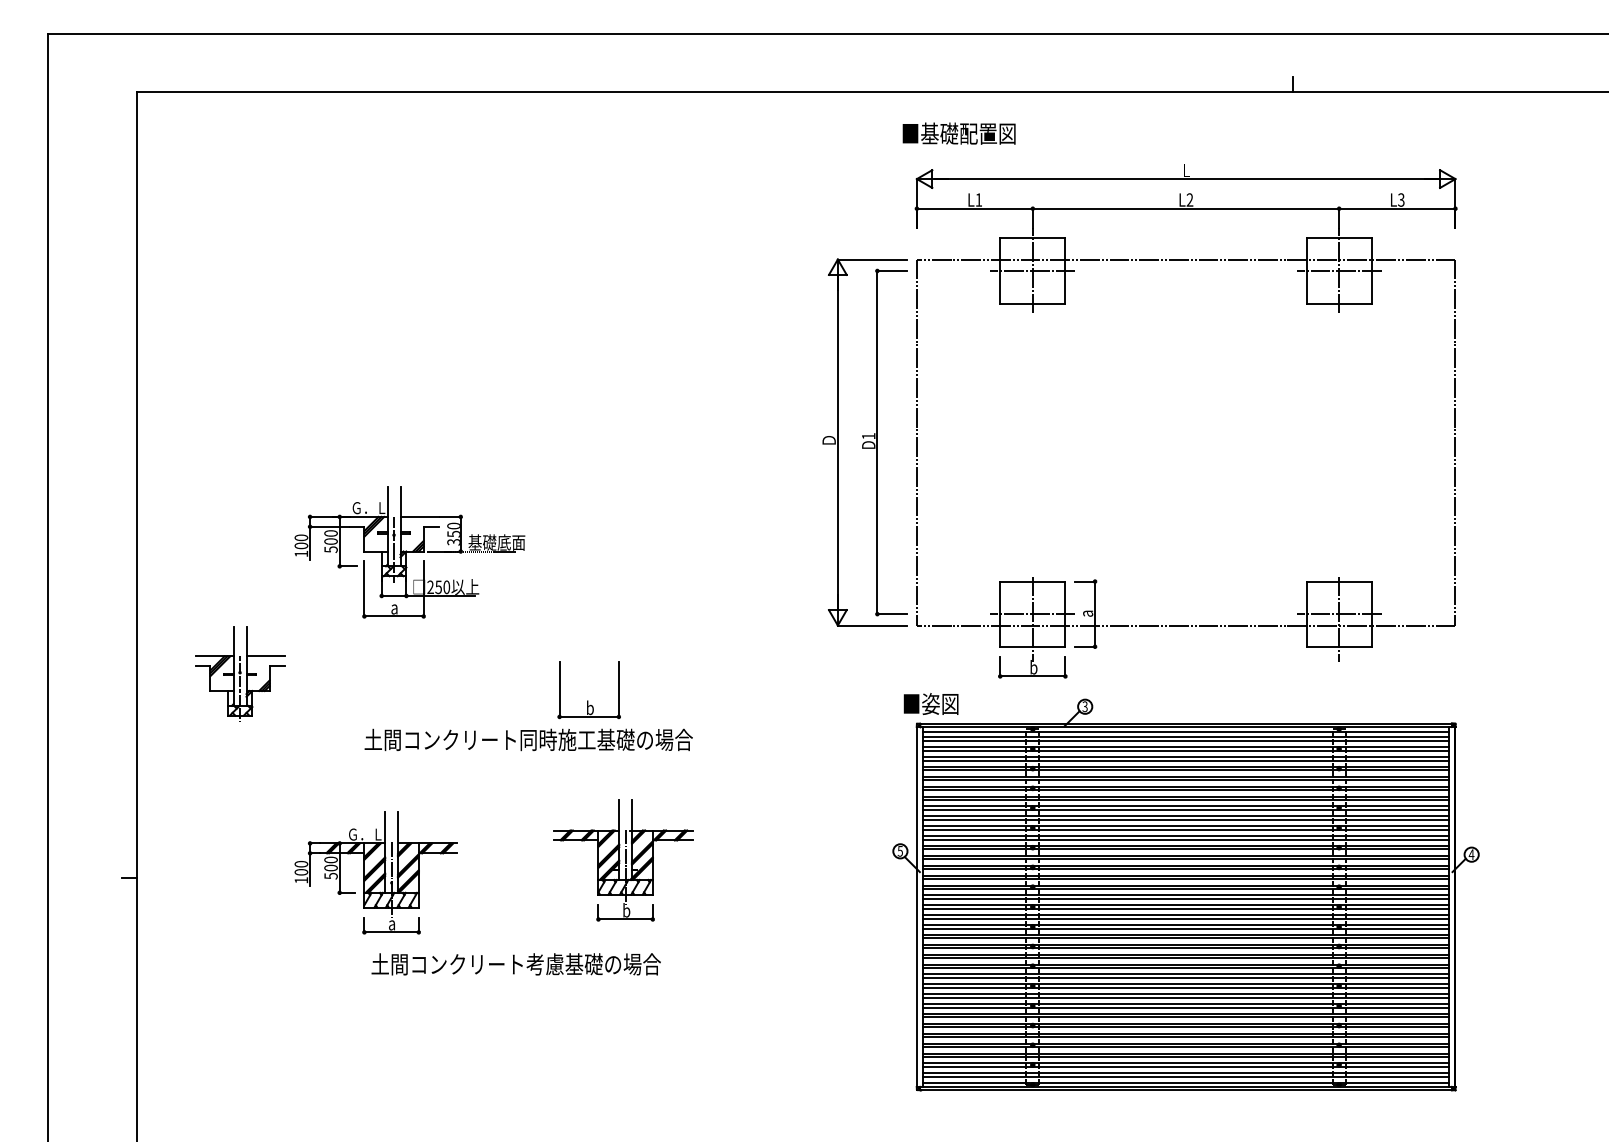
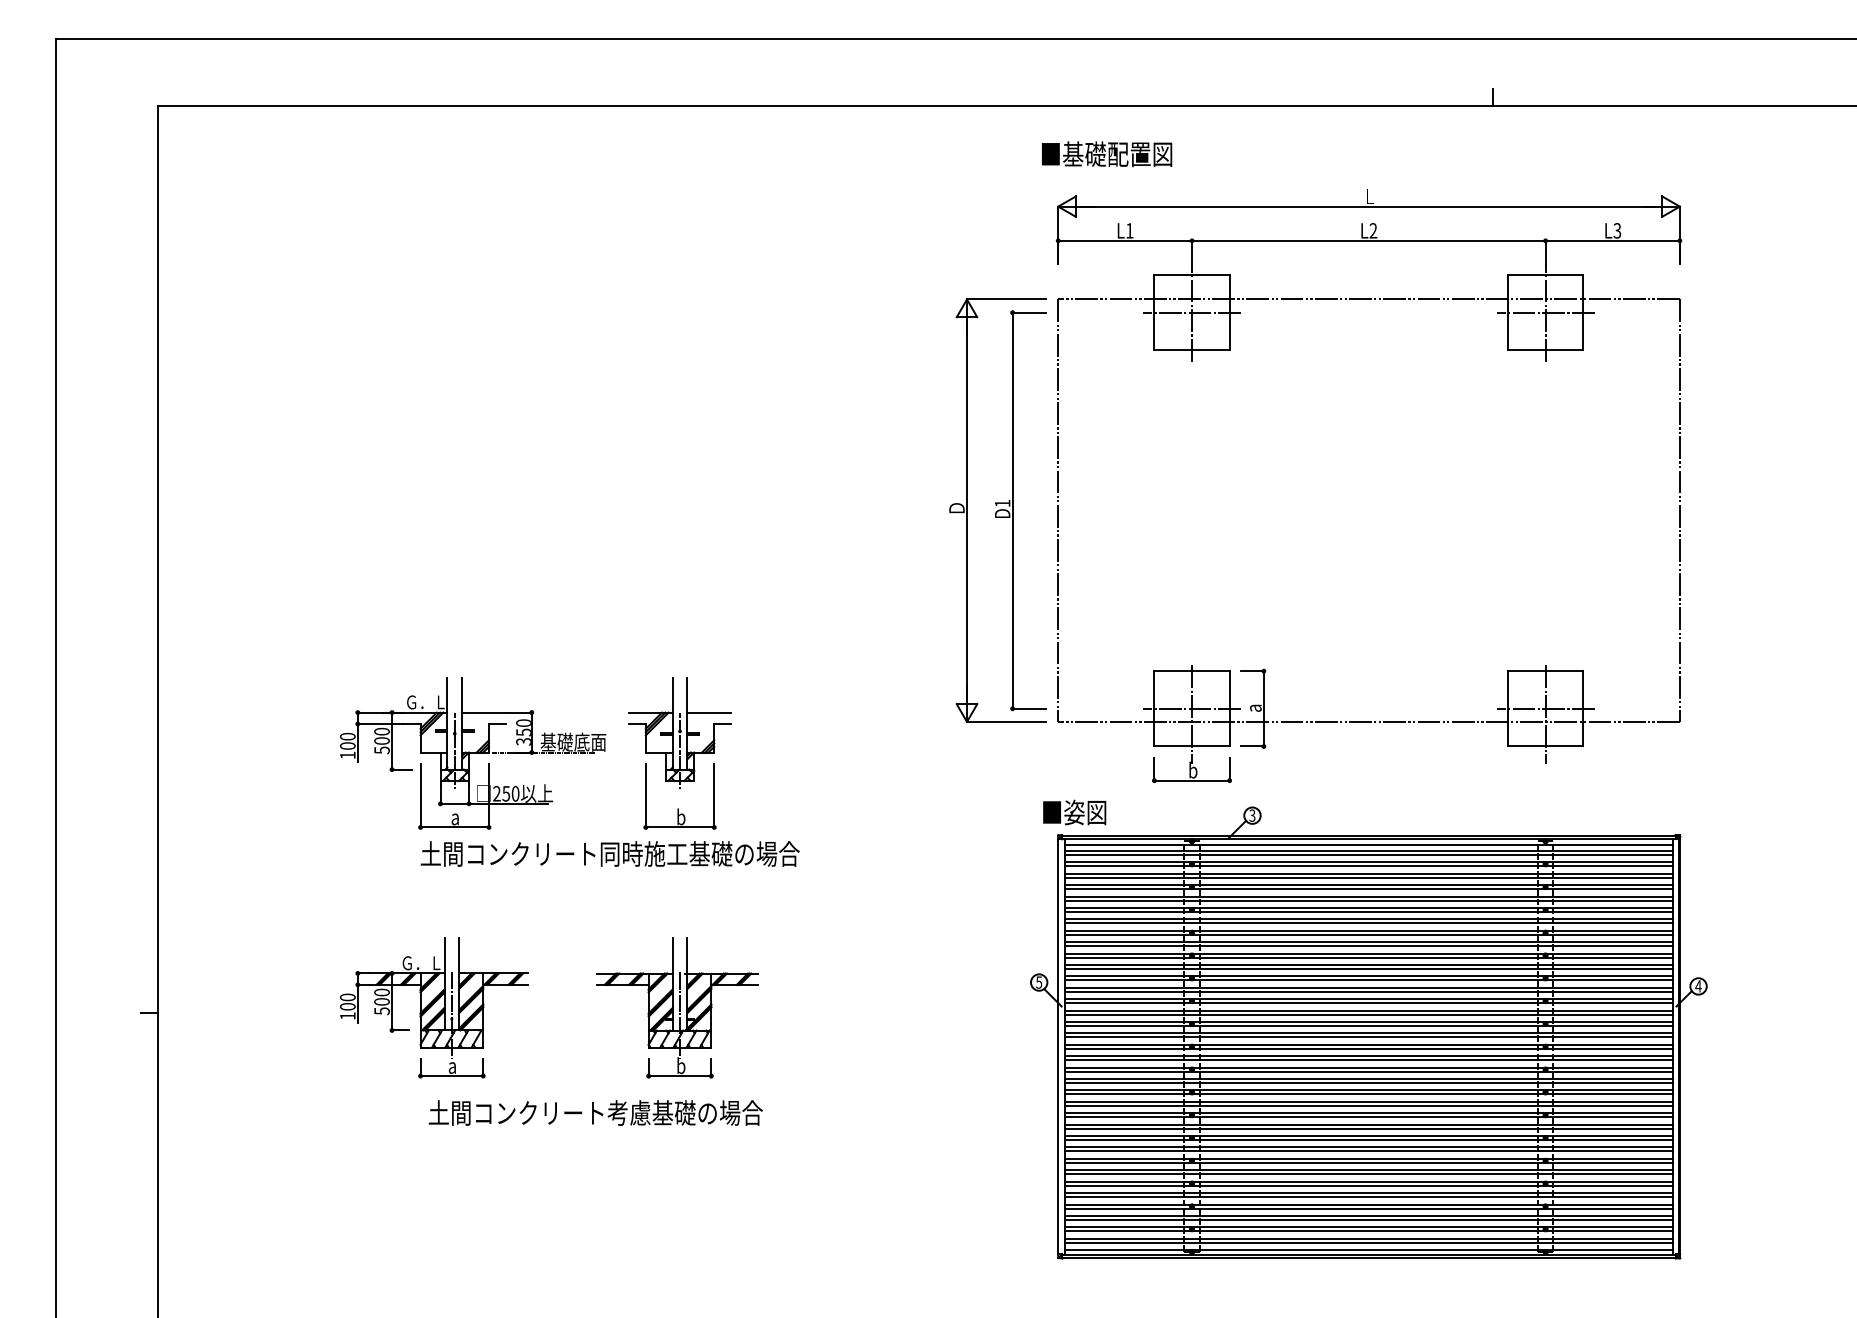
part: (410, 552) -> (473, 753), moved
part: (239, 673) -> (679, 732), moved
part: (623, 859) -> (677, 1007), moved

